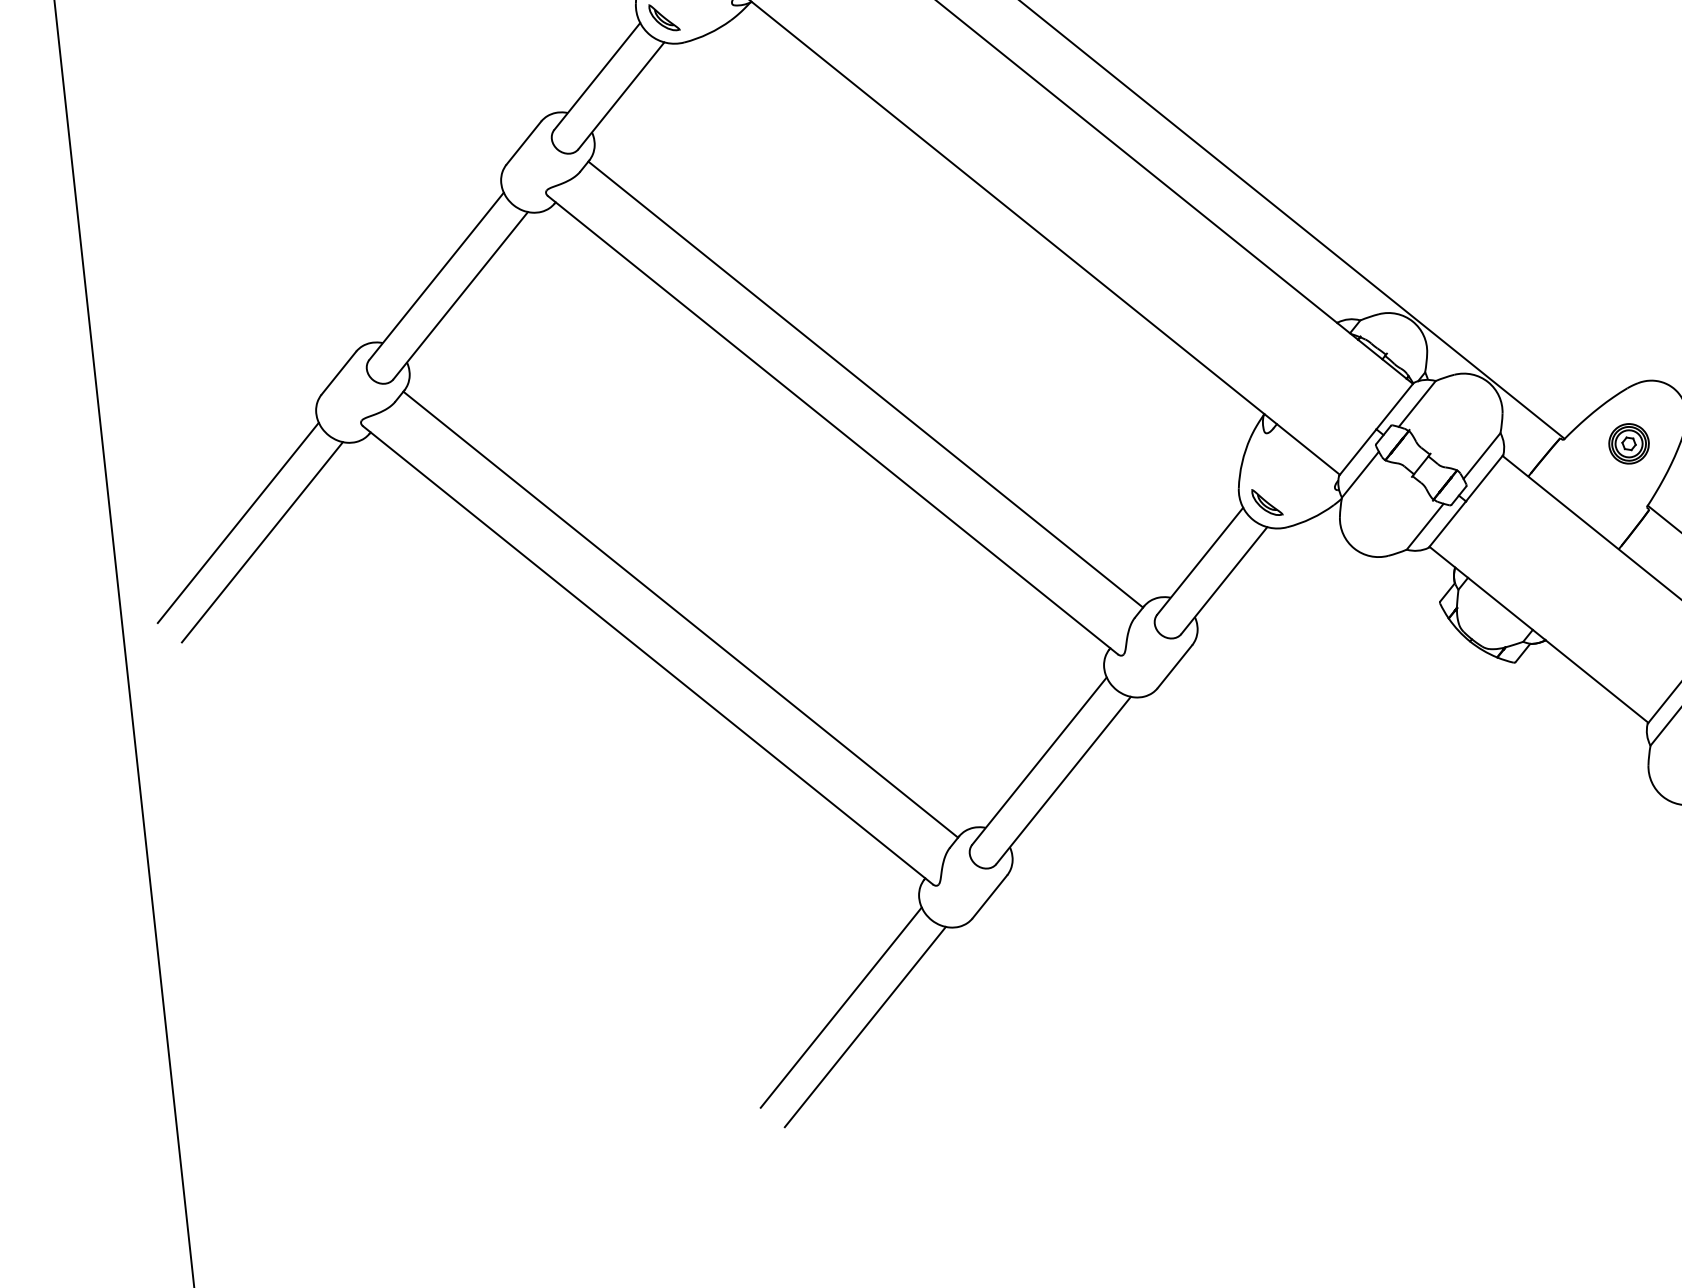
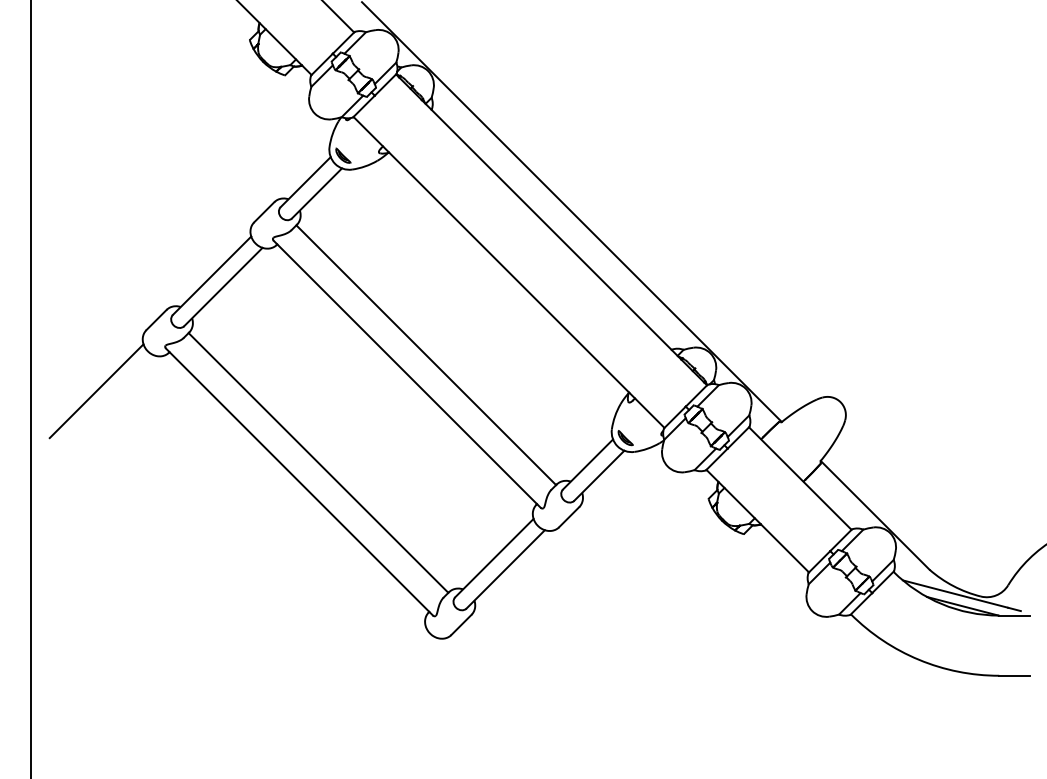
part: (1628, 444) -> (814, 428), removed
line: (261, 542) -> (107, 402), removed
line: (840, 1007) -> (378, 673), removed
line: (865, 1026) -> (390, 684), removed

